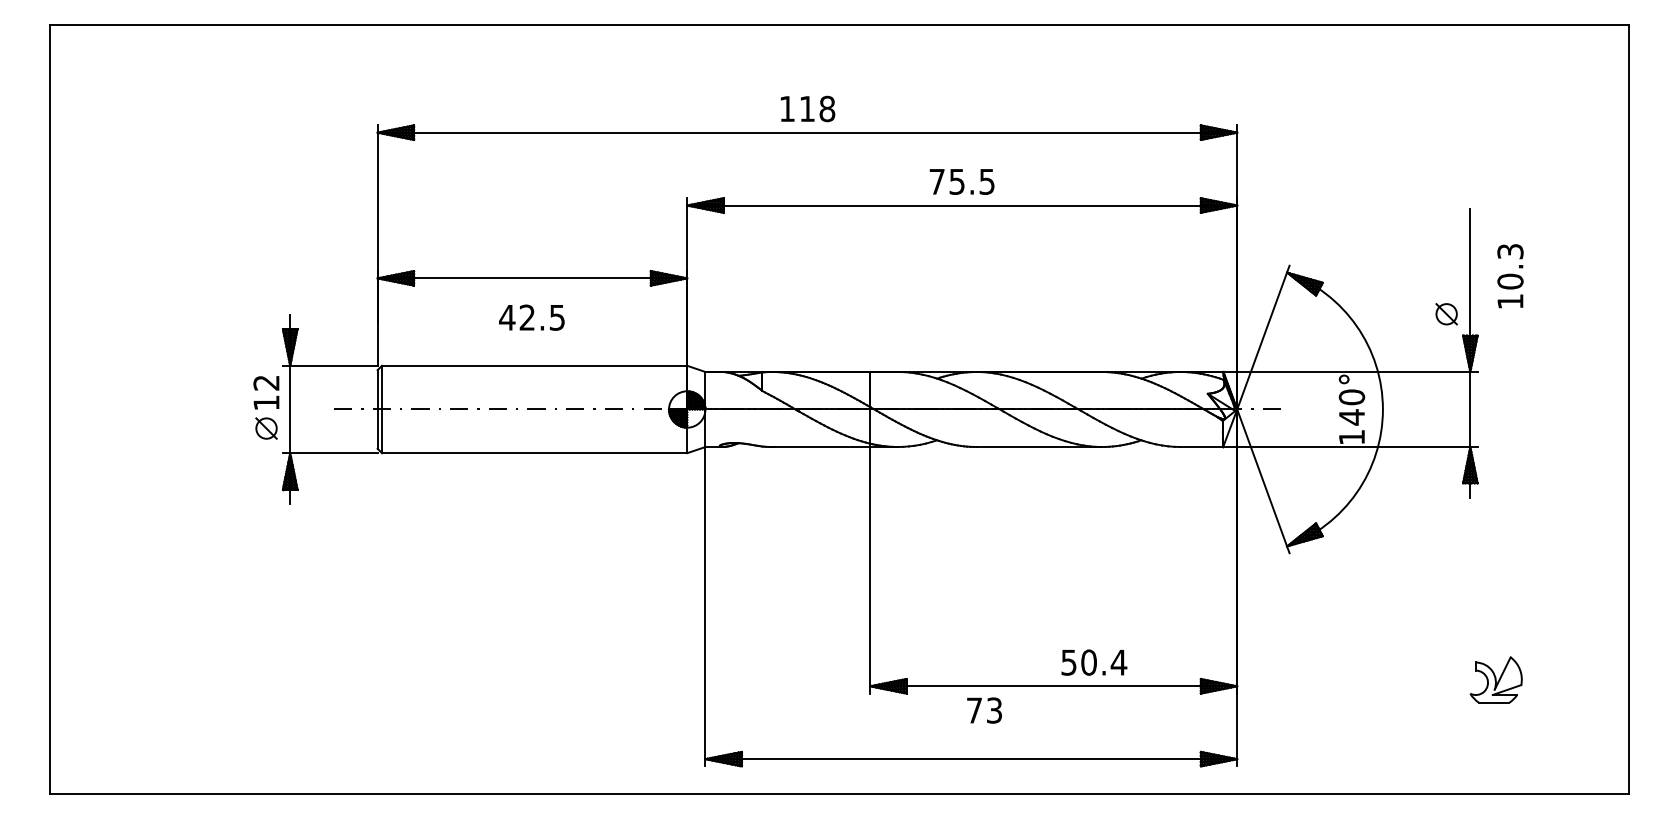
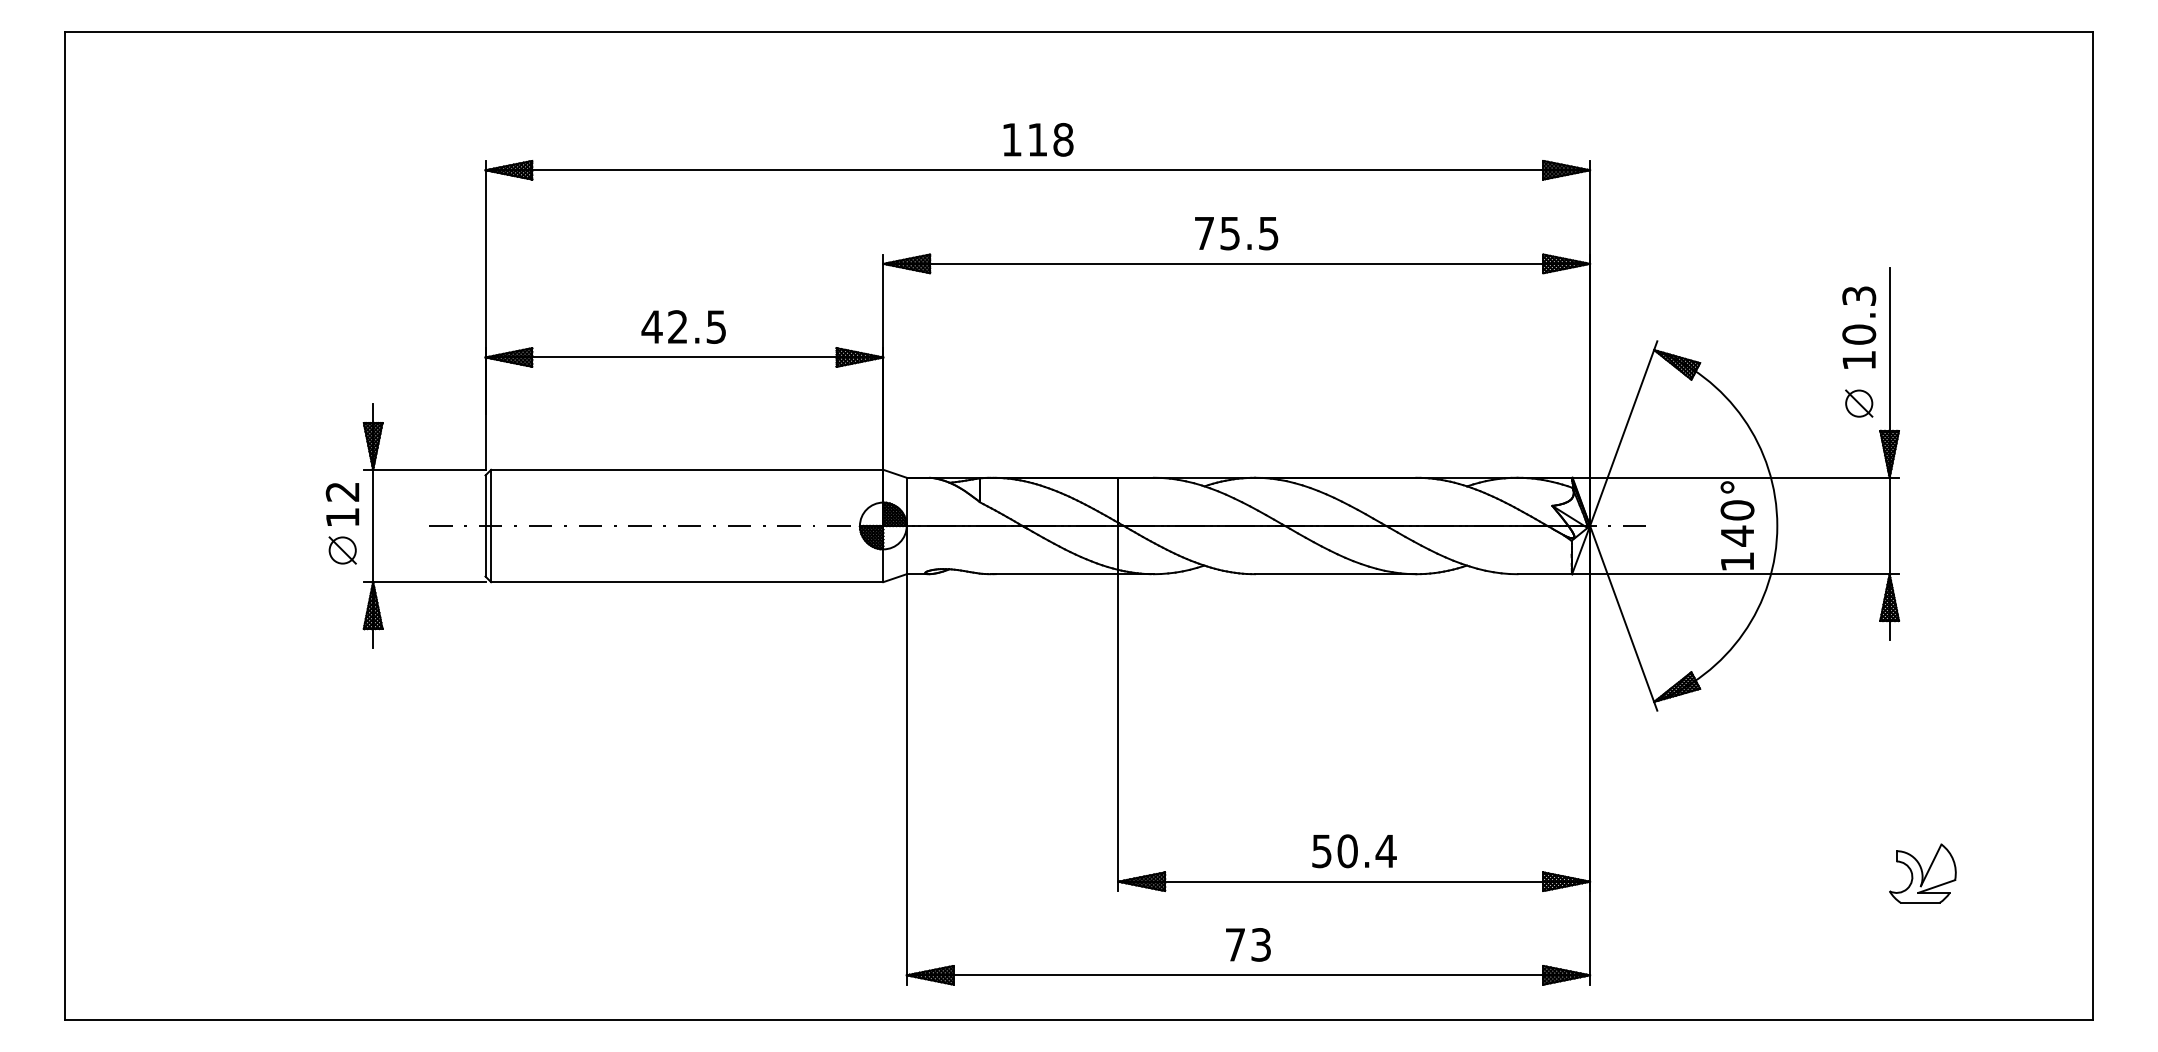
text: (1510, 276) -> (1859, 327), moved
text: (531, 317) -> (683, 326), moved
text: (1094, 662) -> (1354, 851), moved
text: (984, 710) -> (1248, 944), moved

